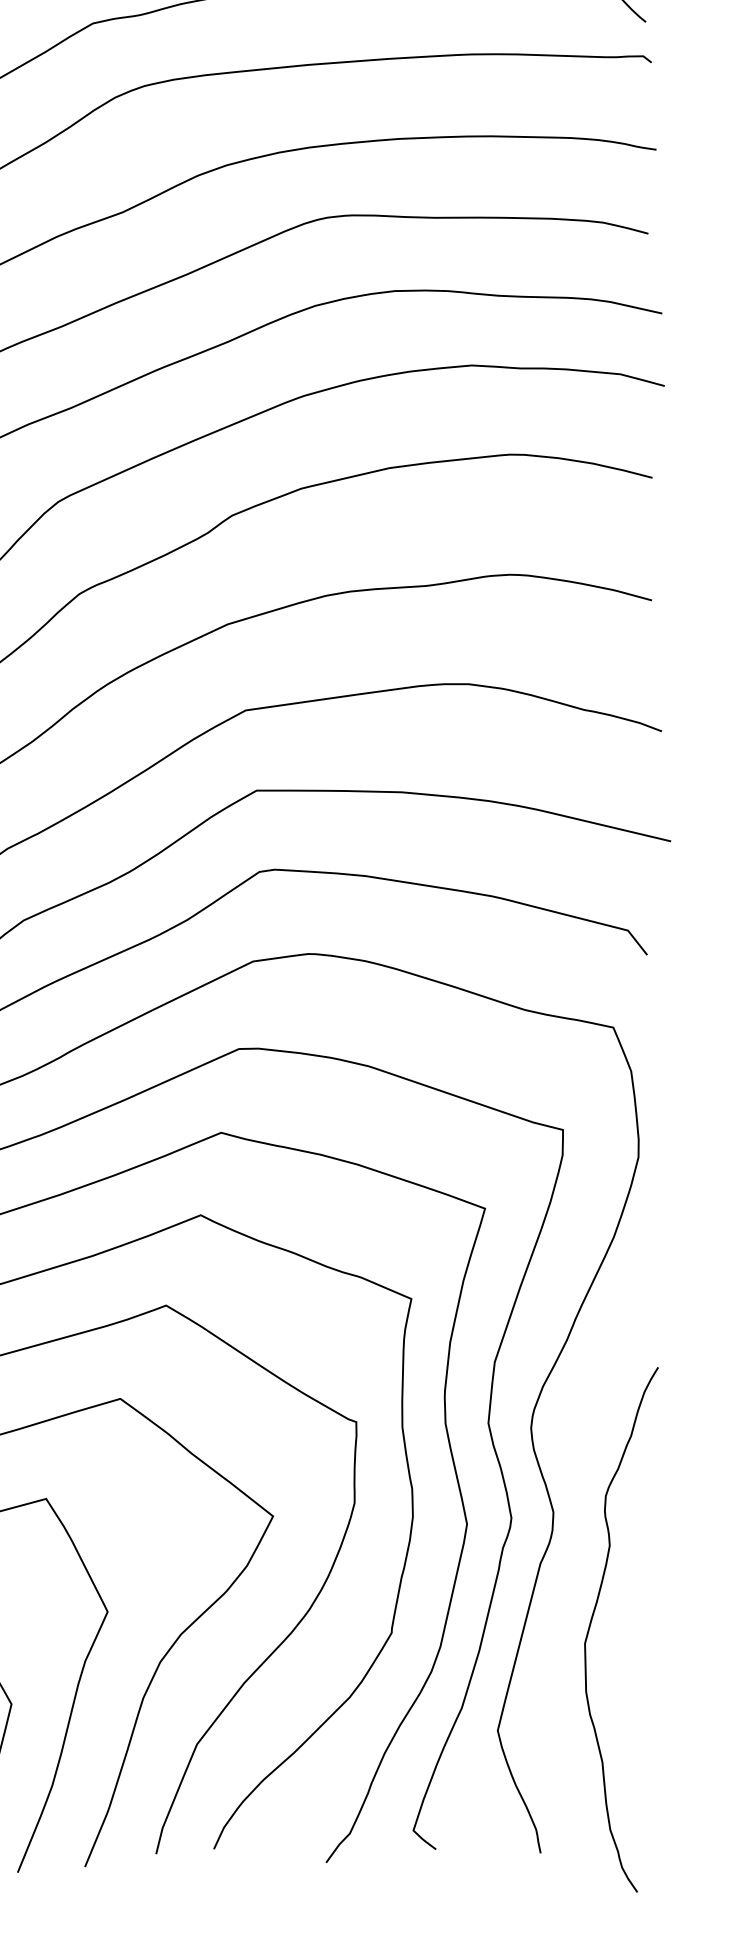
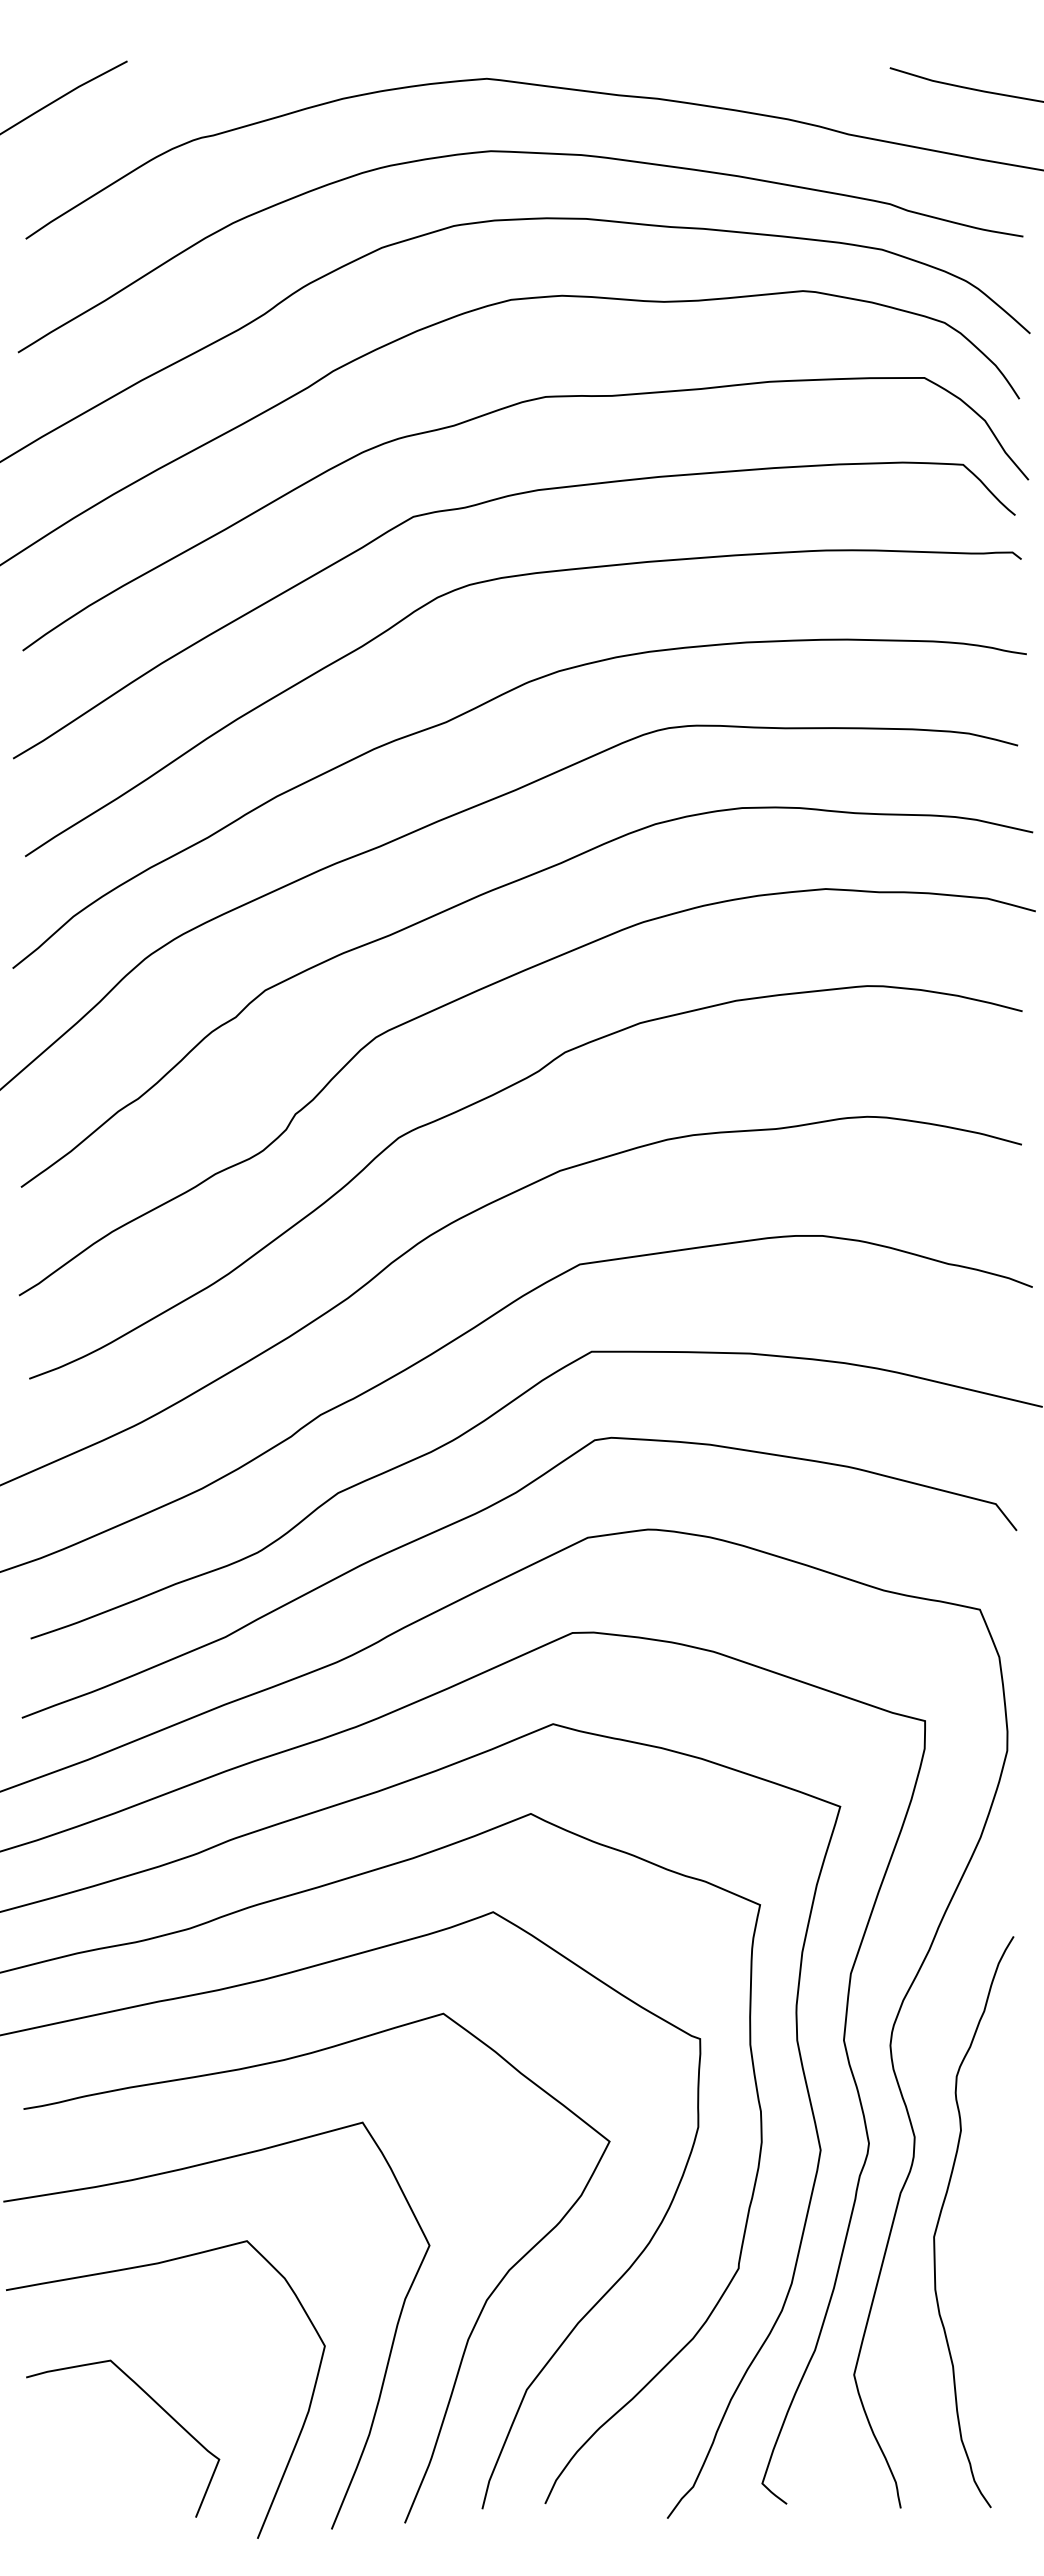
curve: (591, 1622) -> (941, 2214), moved

